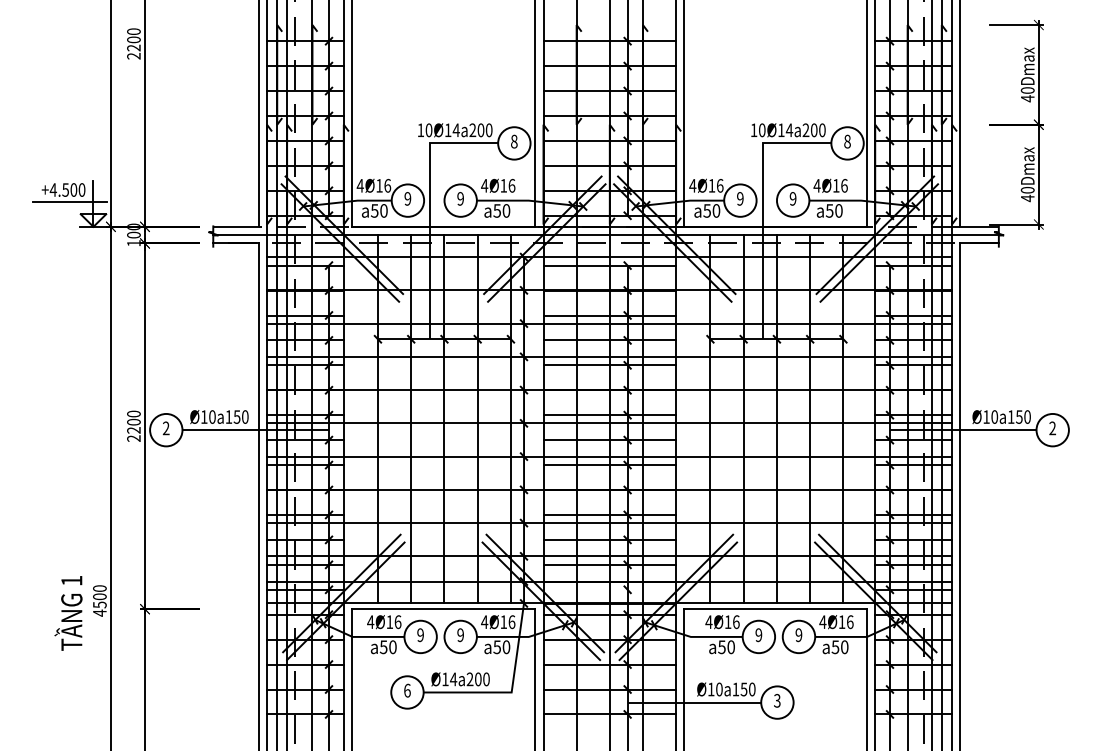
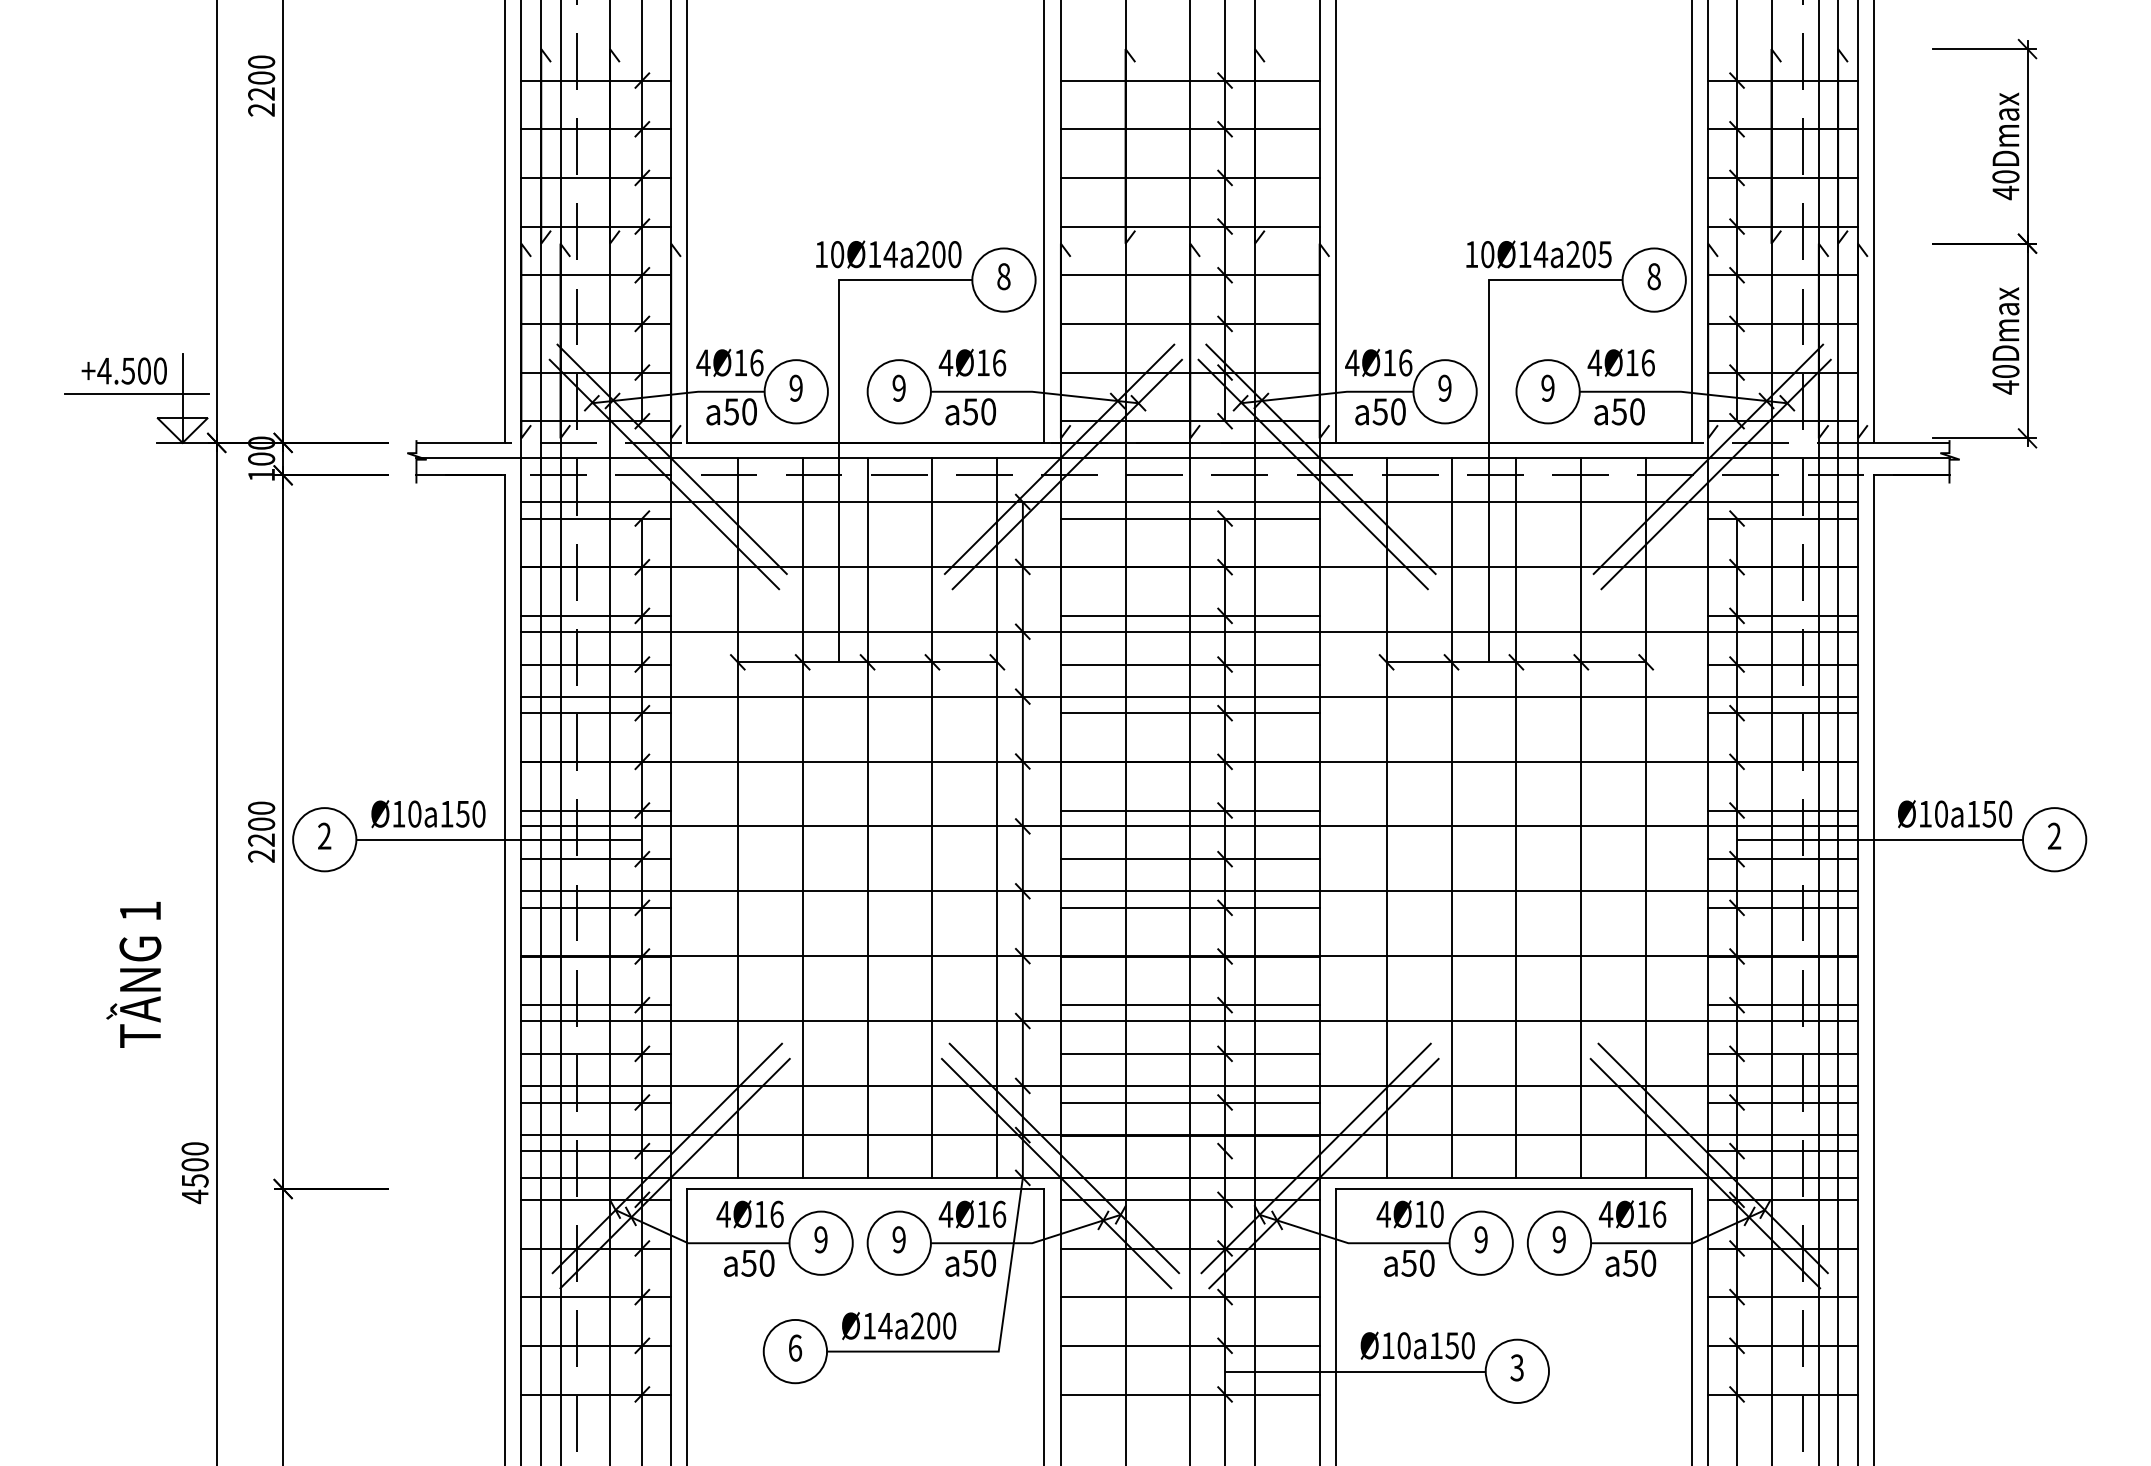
text: (822, 130) -> (1605, 254), 10Ø14a200 -> 10Ø14a205
text: (68, 613) -> (133, 974), moved
text: (736, 621) -> (1437, 1213), 4Ø16 -> 4Ø10

